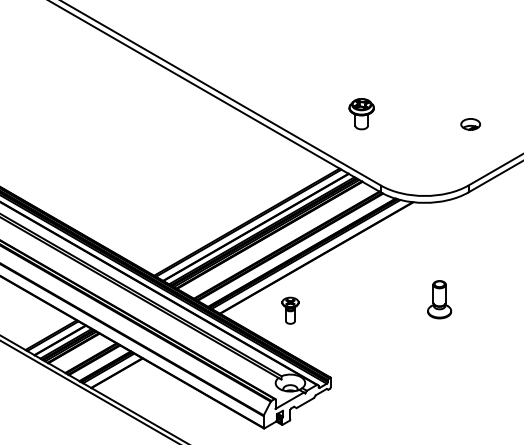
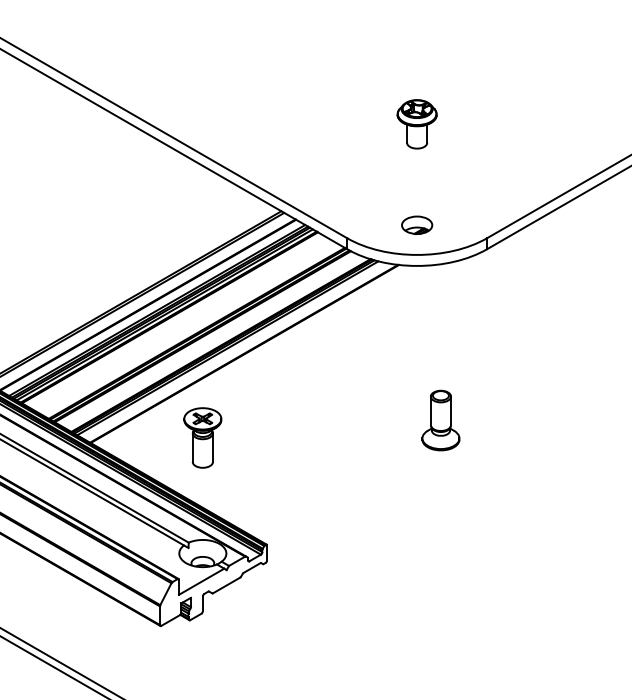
part: (361, 114) -> (416, 124), moved
part: (470, 124) -> (416, 225), moved
part: (290, 310) -> (202, 437), size x1.43

